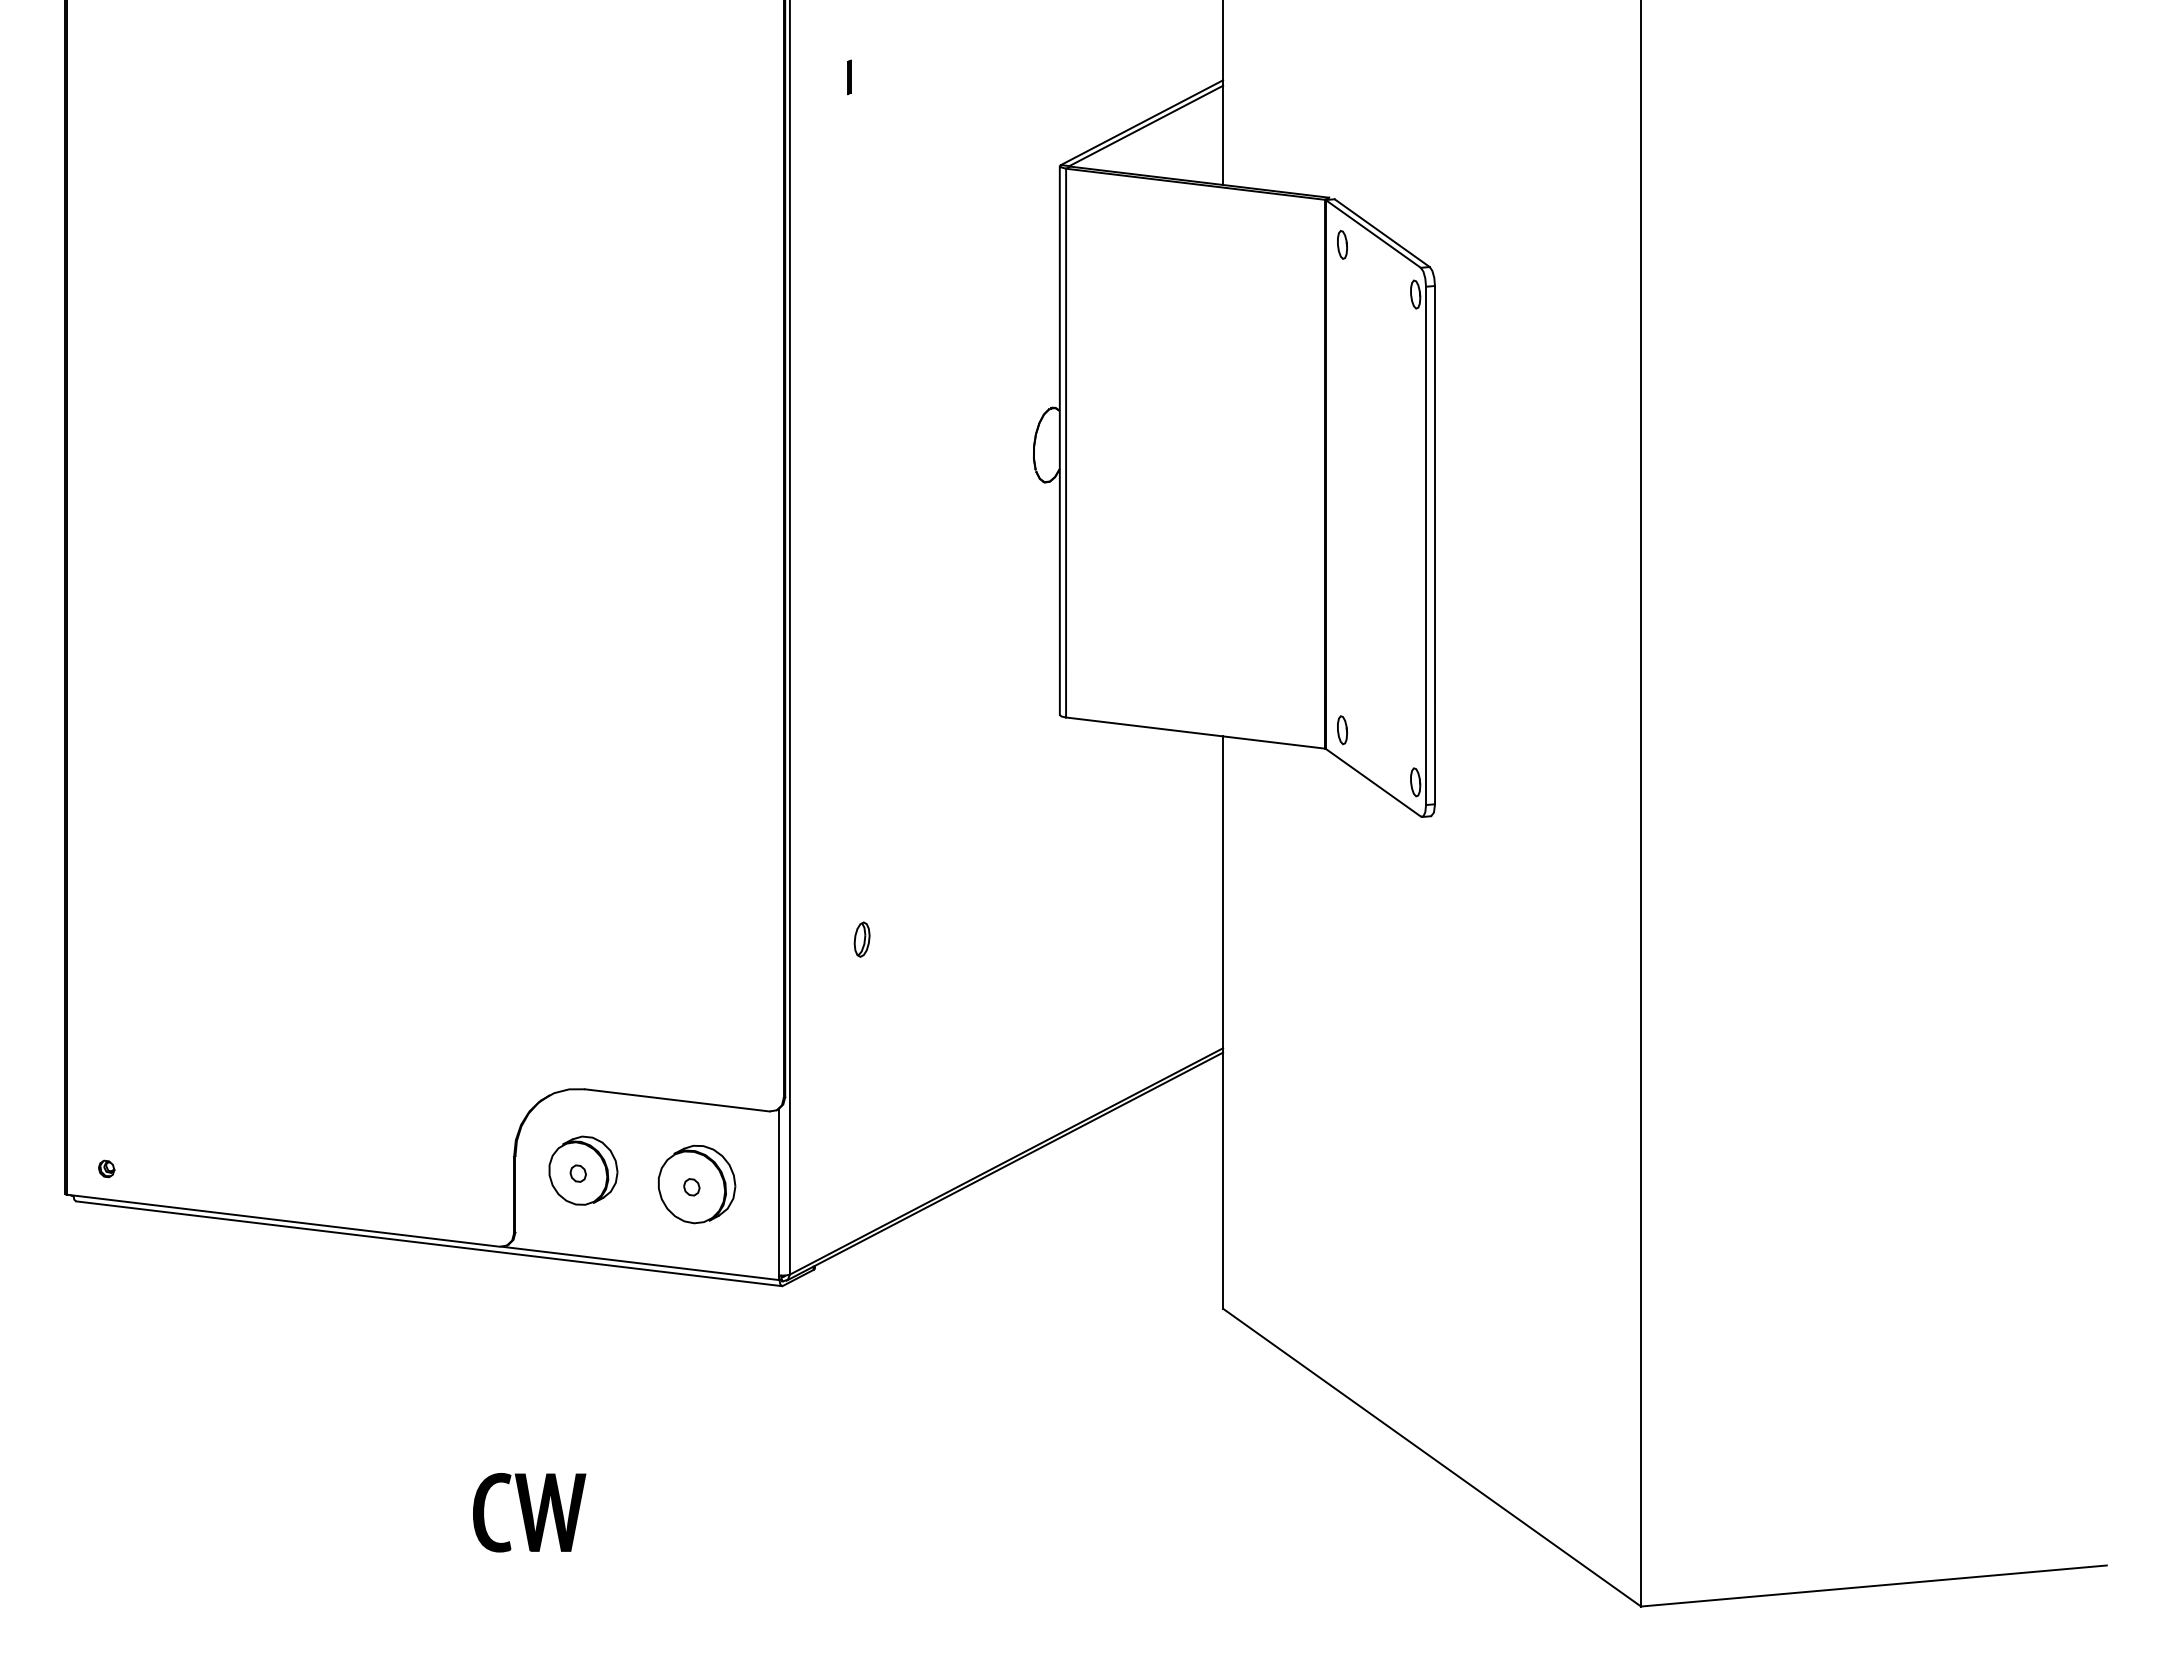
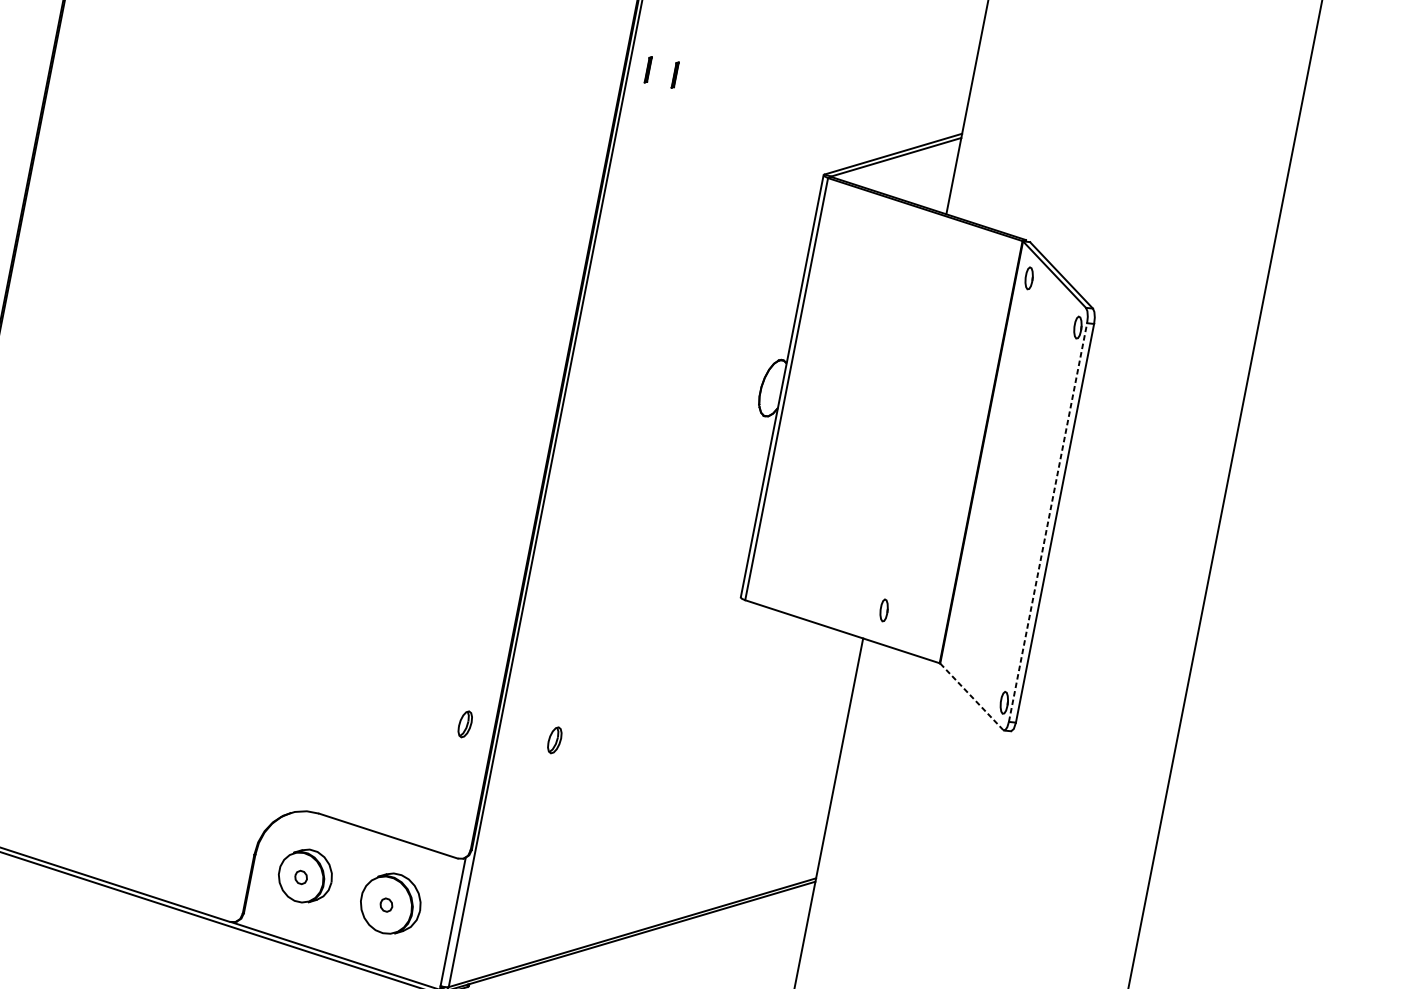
line: (814, 77) -> (648, 69), added
line: (1426, 545) -> (1048, 522), solid -> dashed
part: (1342, 730) -> (884, 610), moved
line: (1373, 783) -> (971, 697), solid -> dashed
part: (745, 941) -> (464, 724), added

